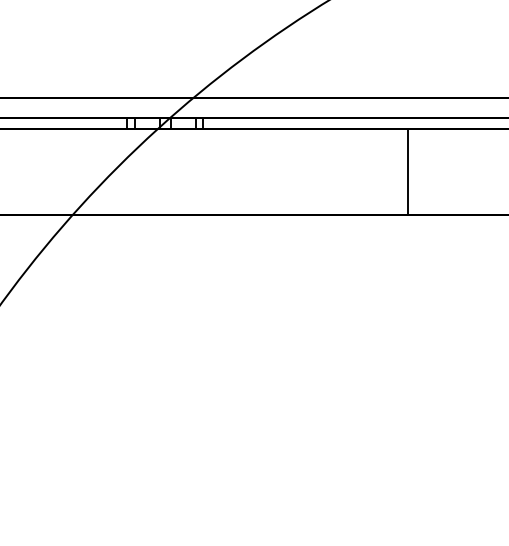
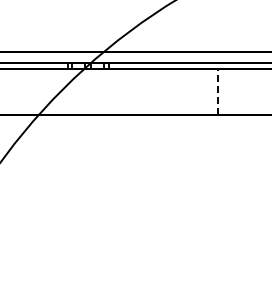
line: (406, 171) -> (217, 91), solid -> dashed

